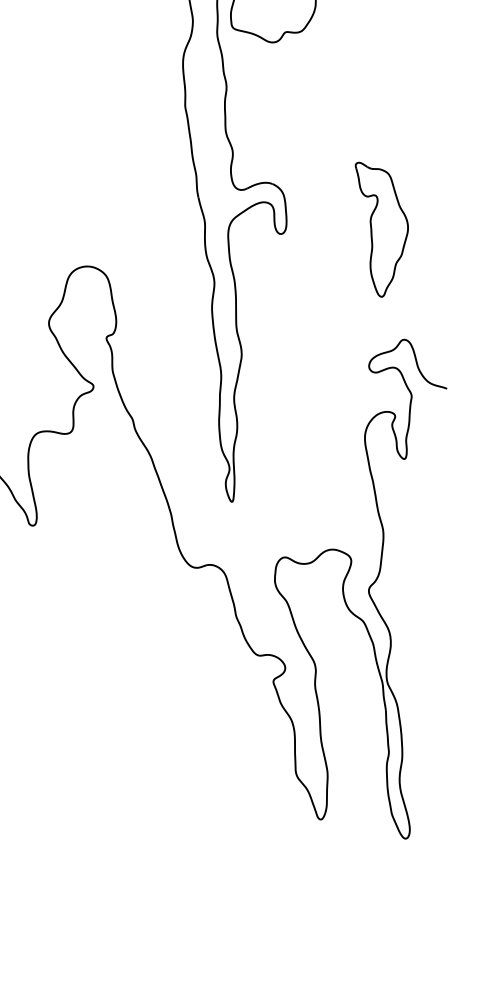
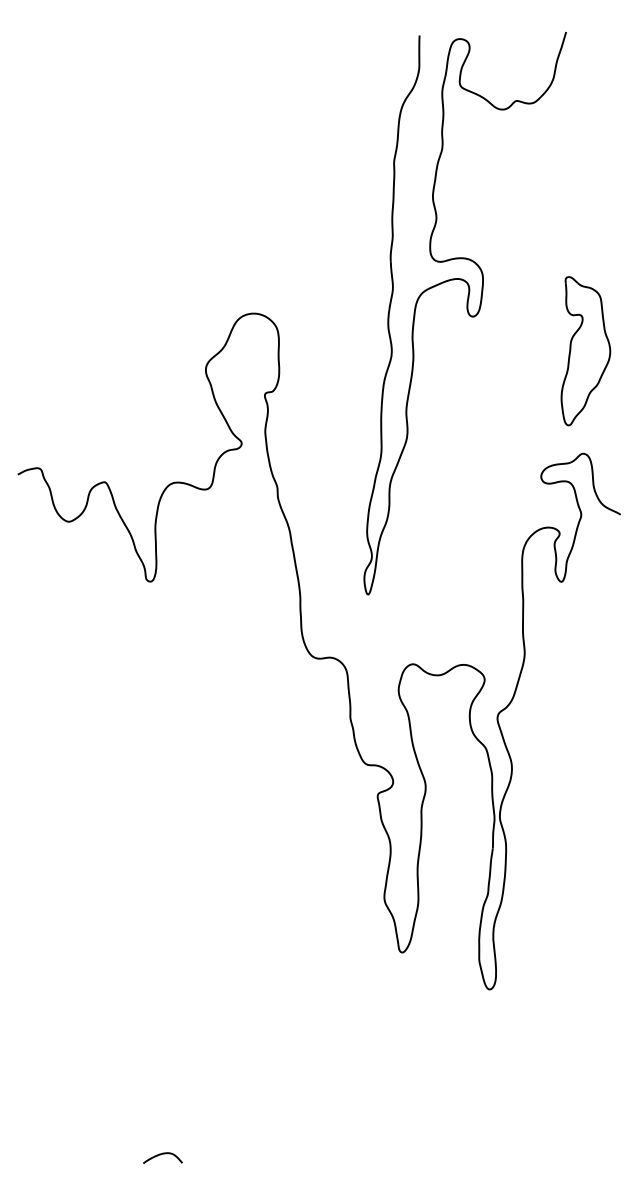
part: (385, 227) -> (585, 351), moved

